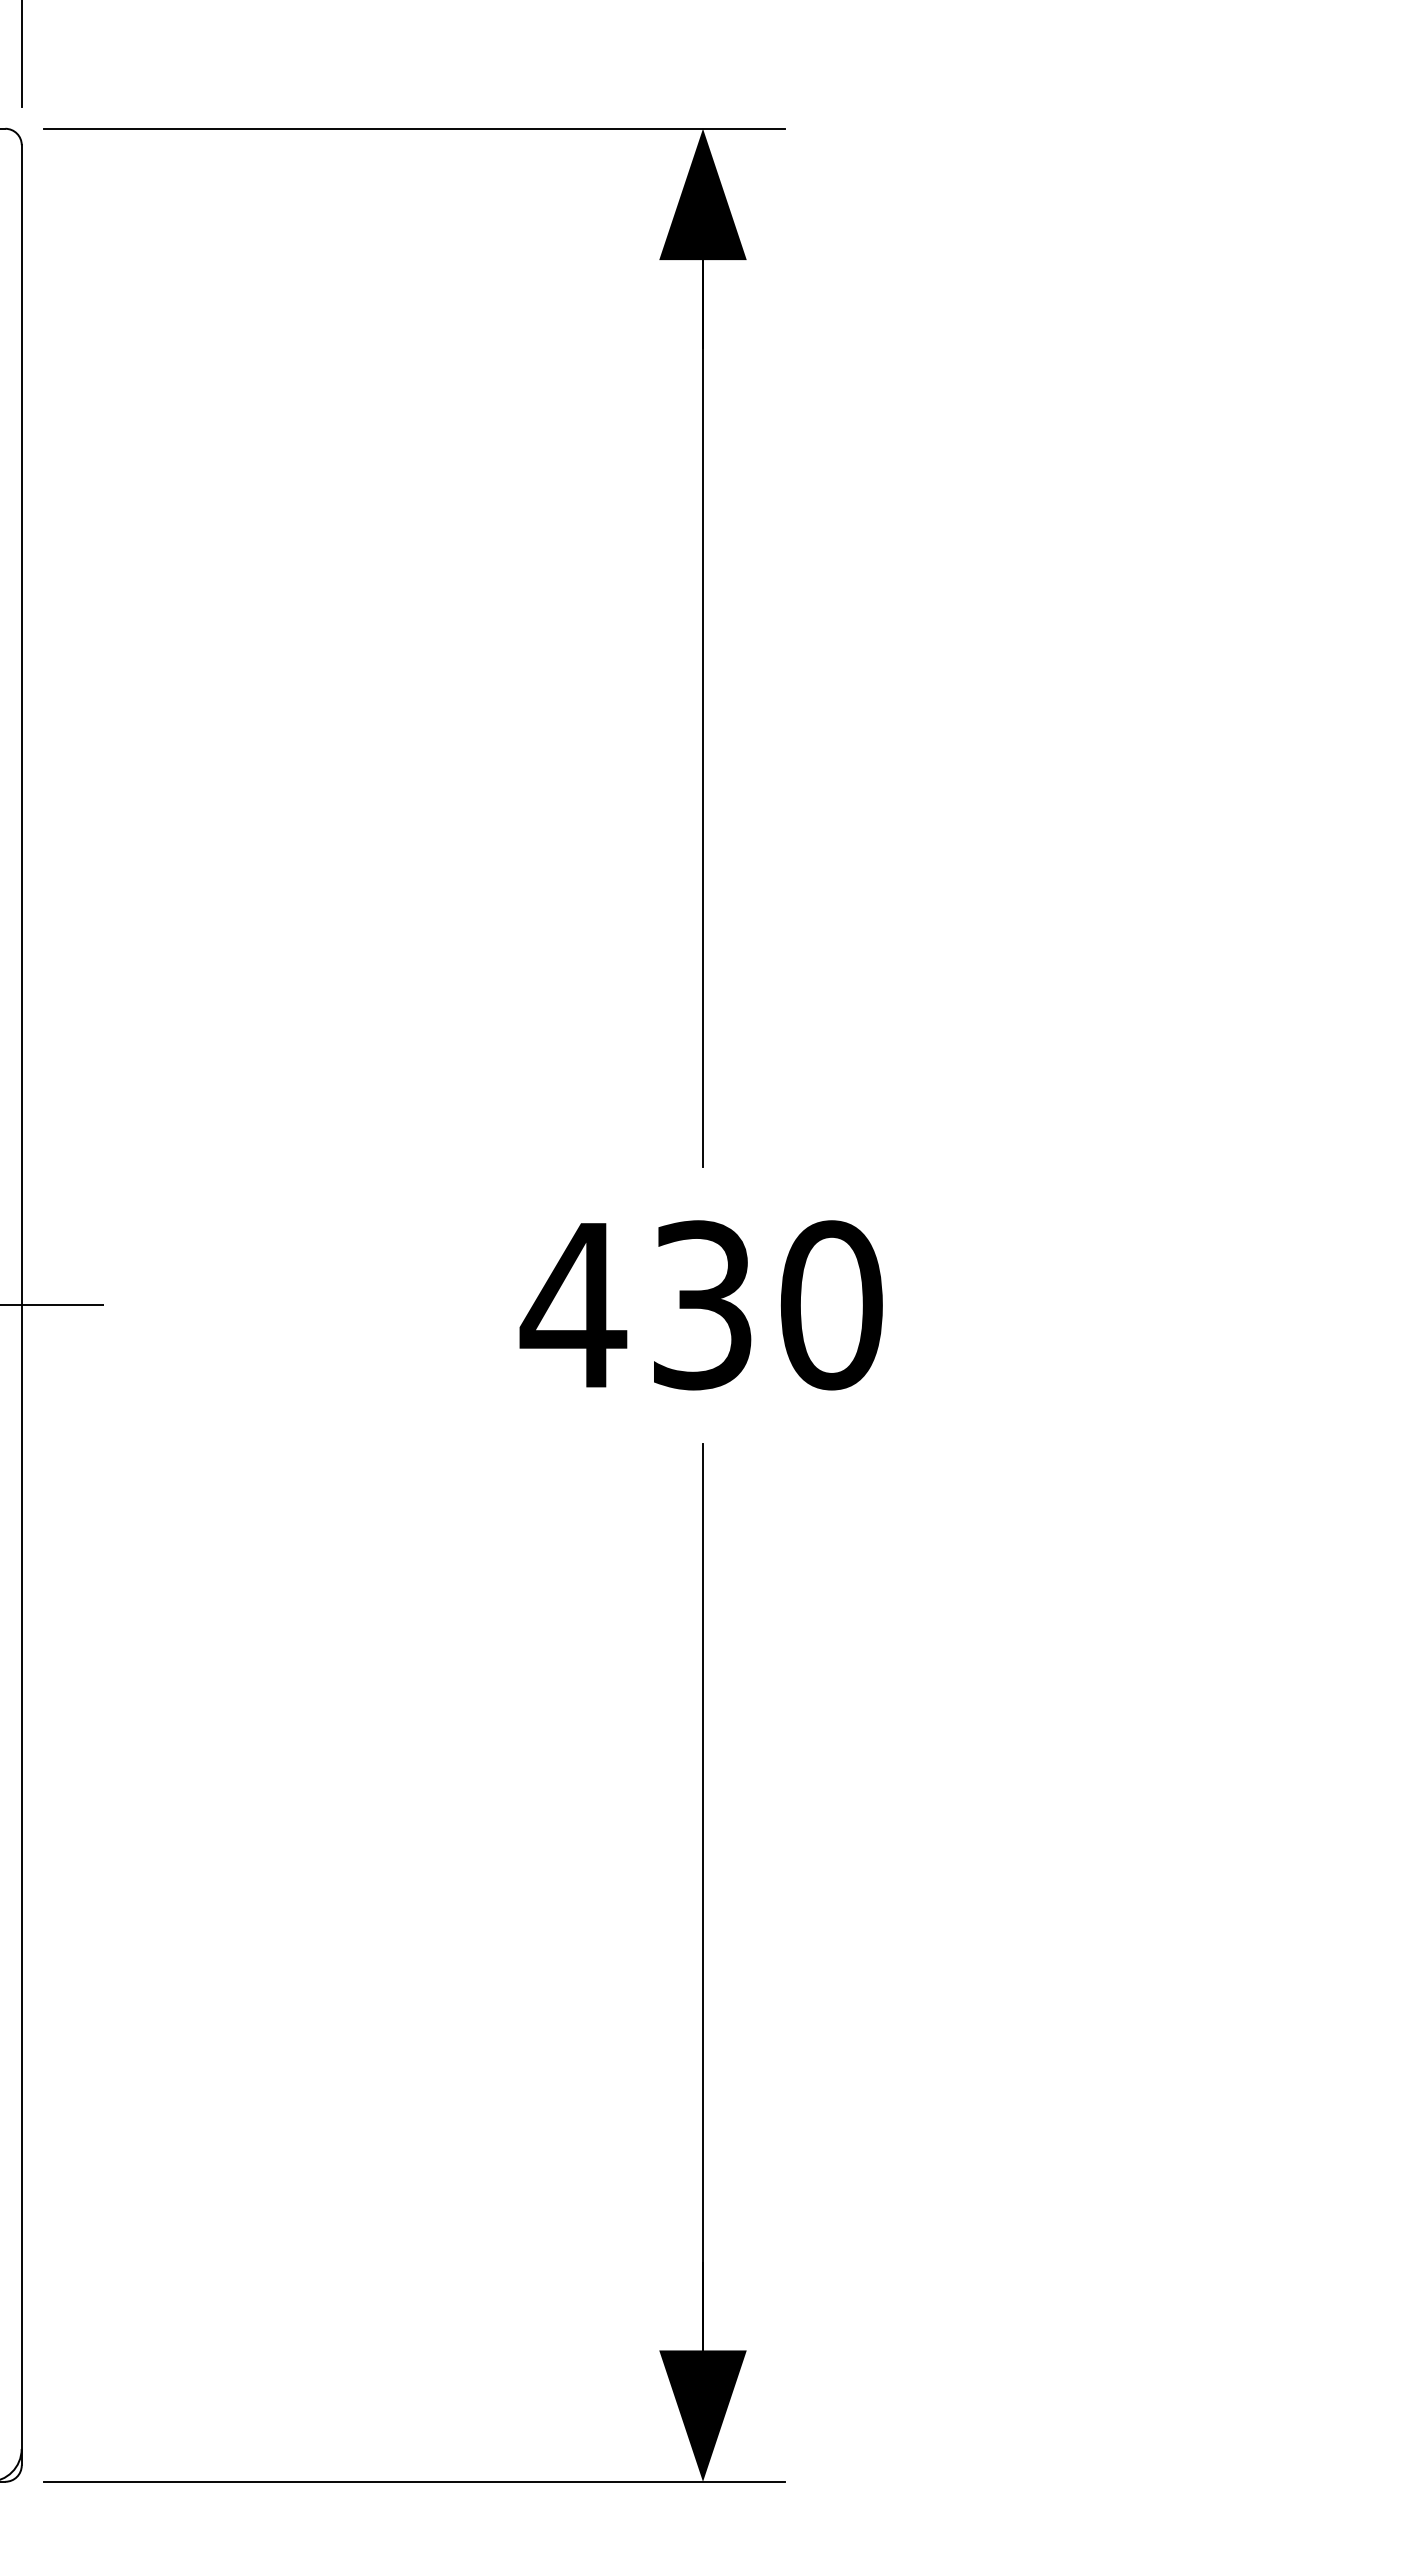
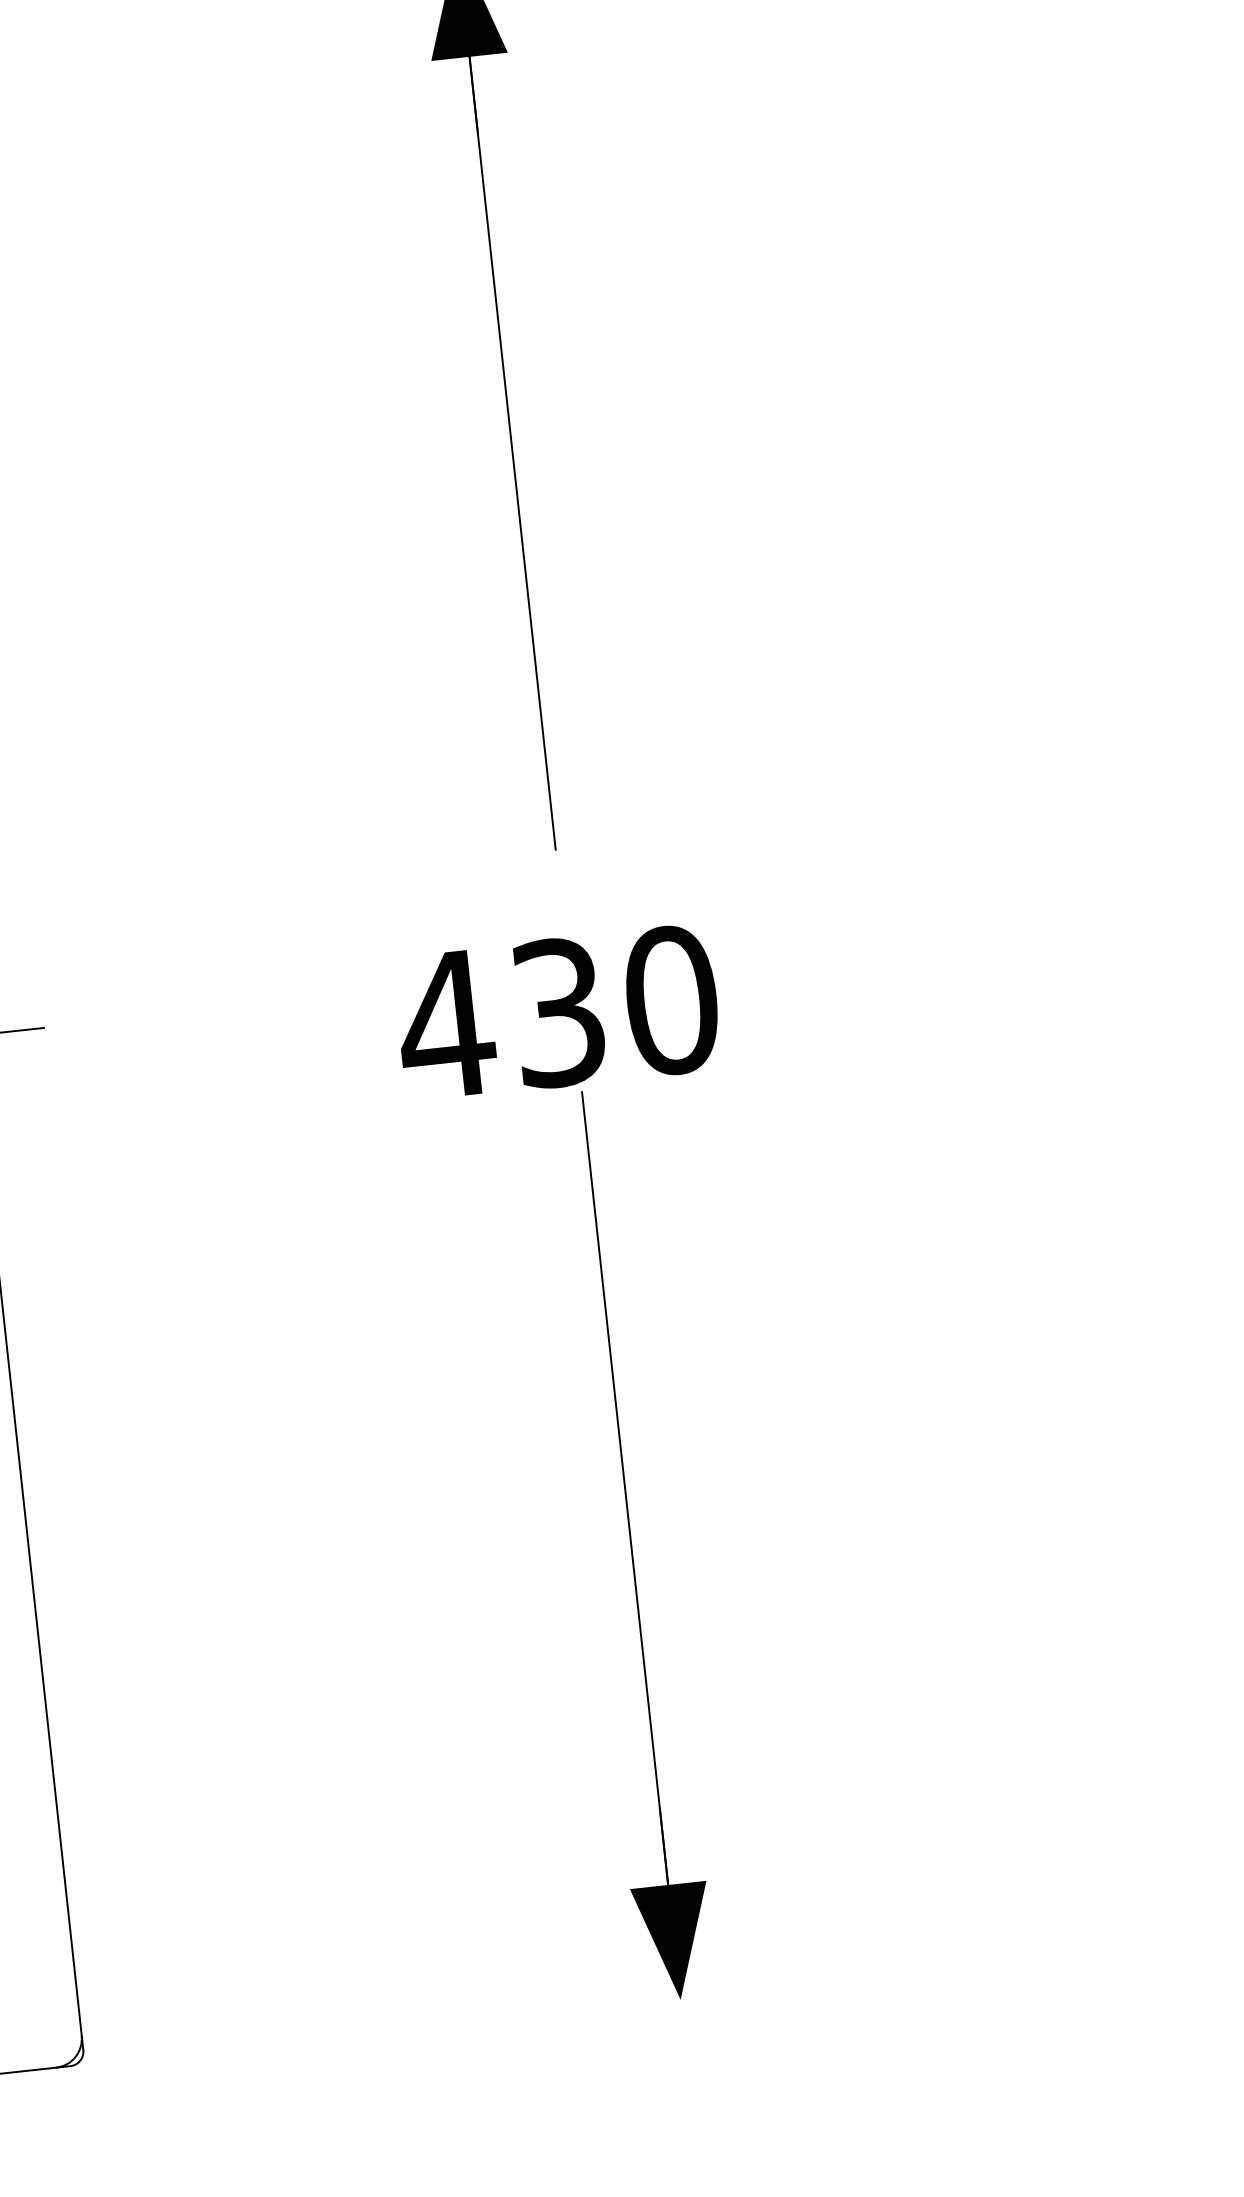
text: (700, 1305) -> (557, 1013), moved
line: (414, 2481) -> (428, 2027), removed

